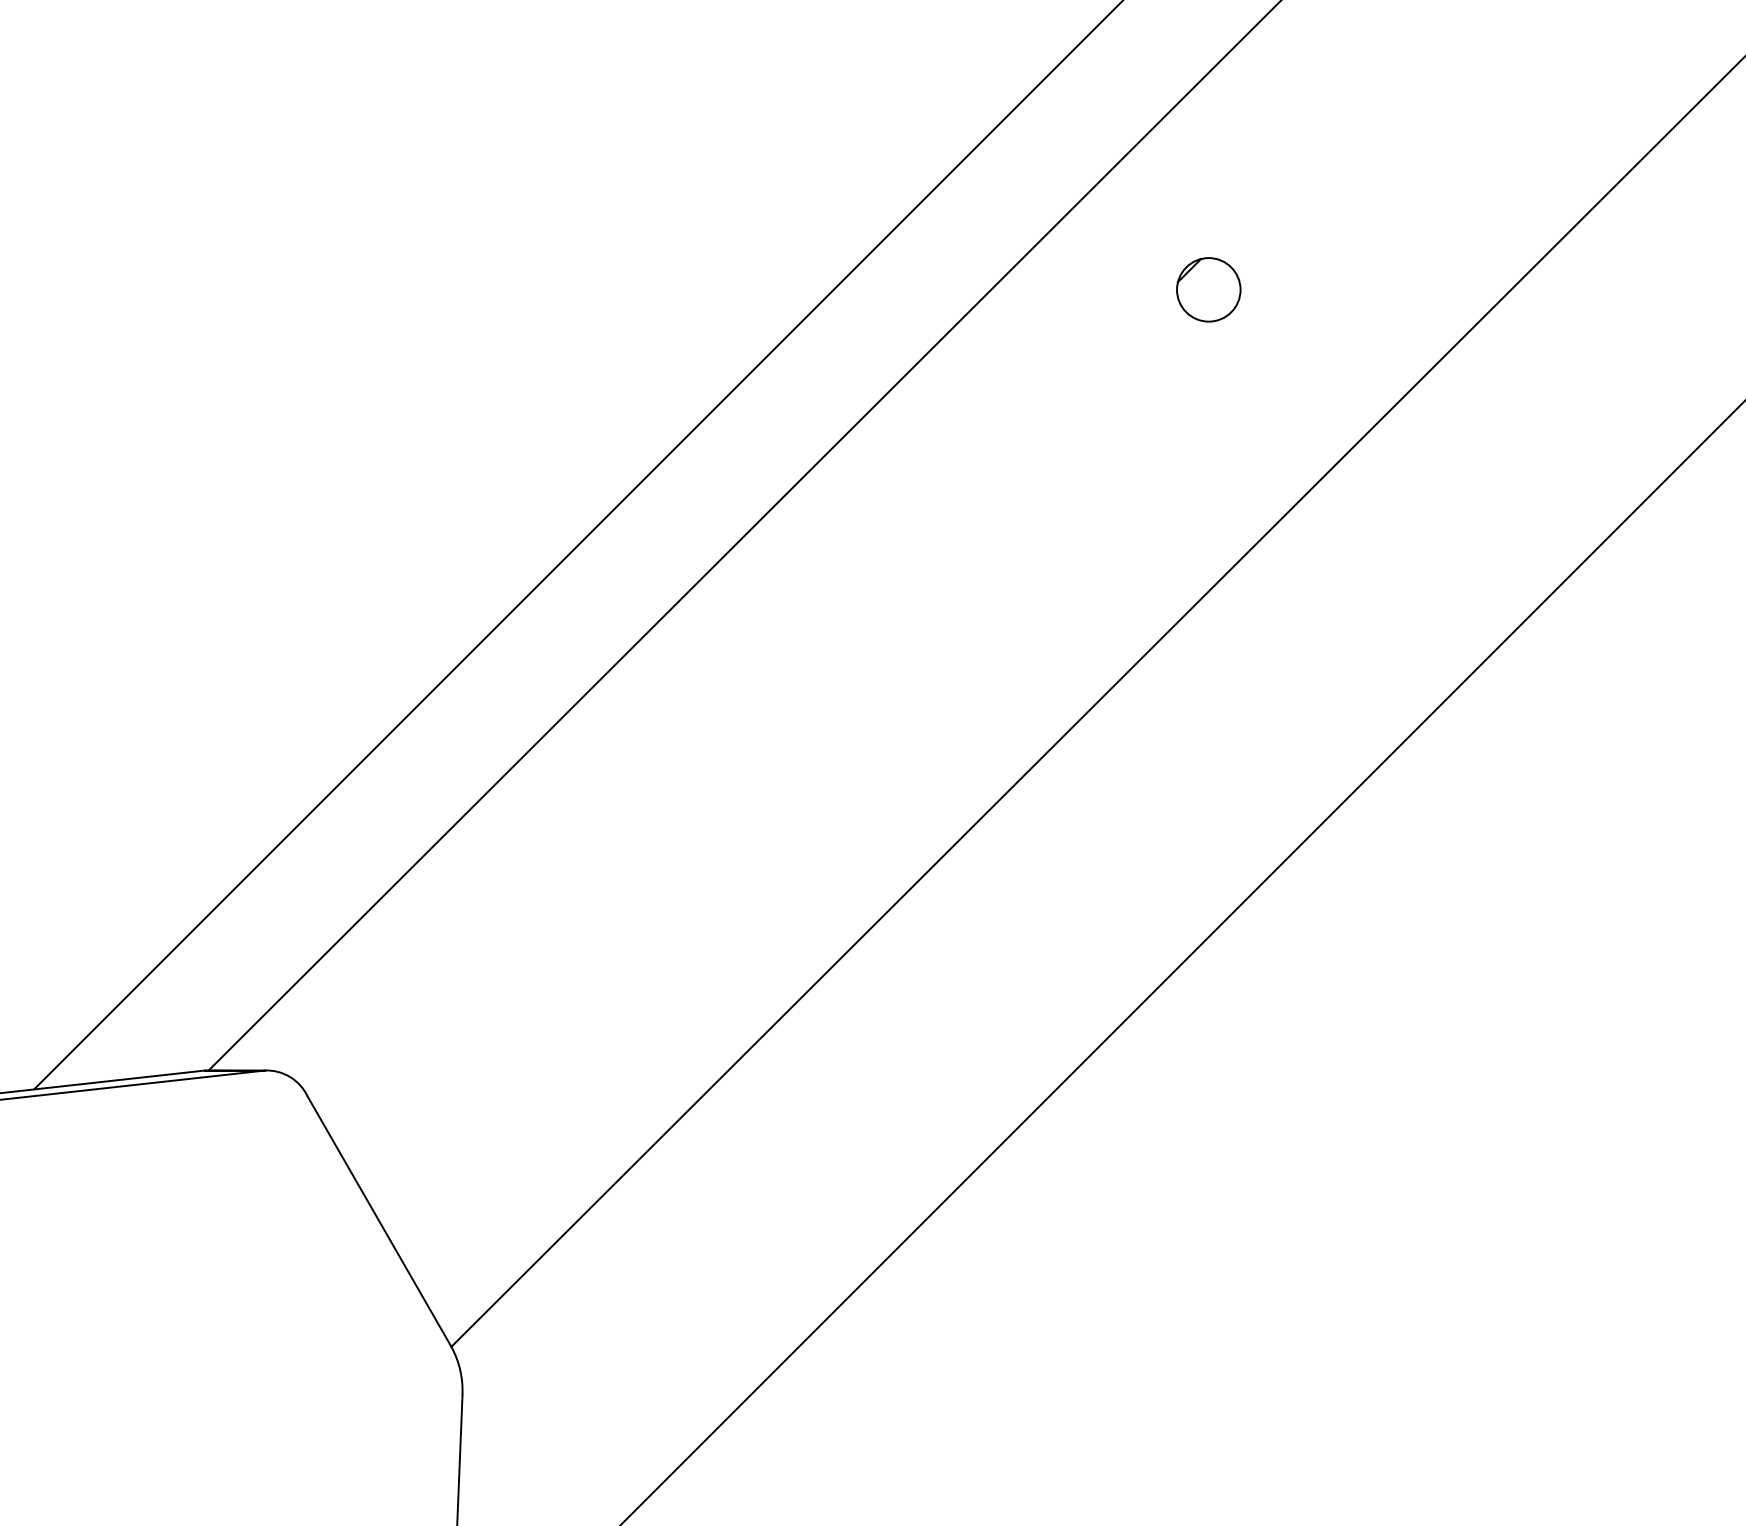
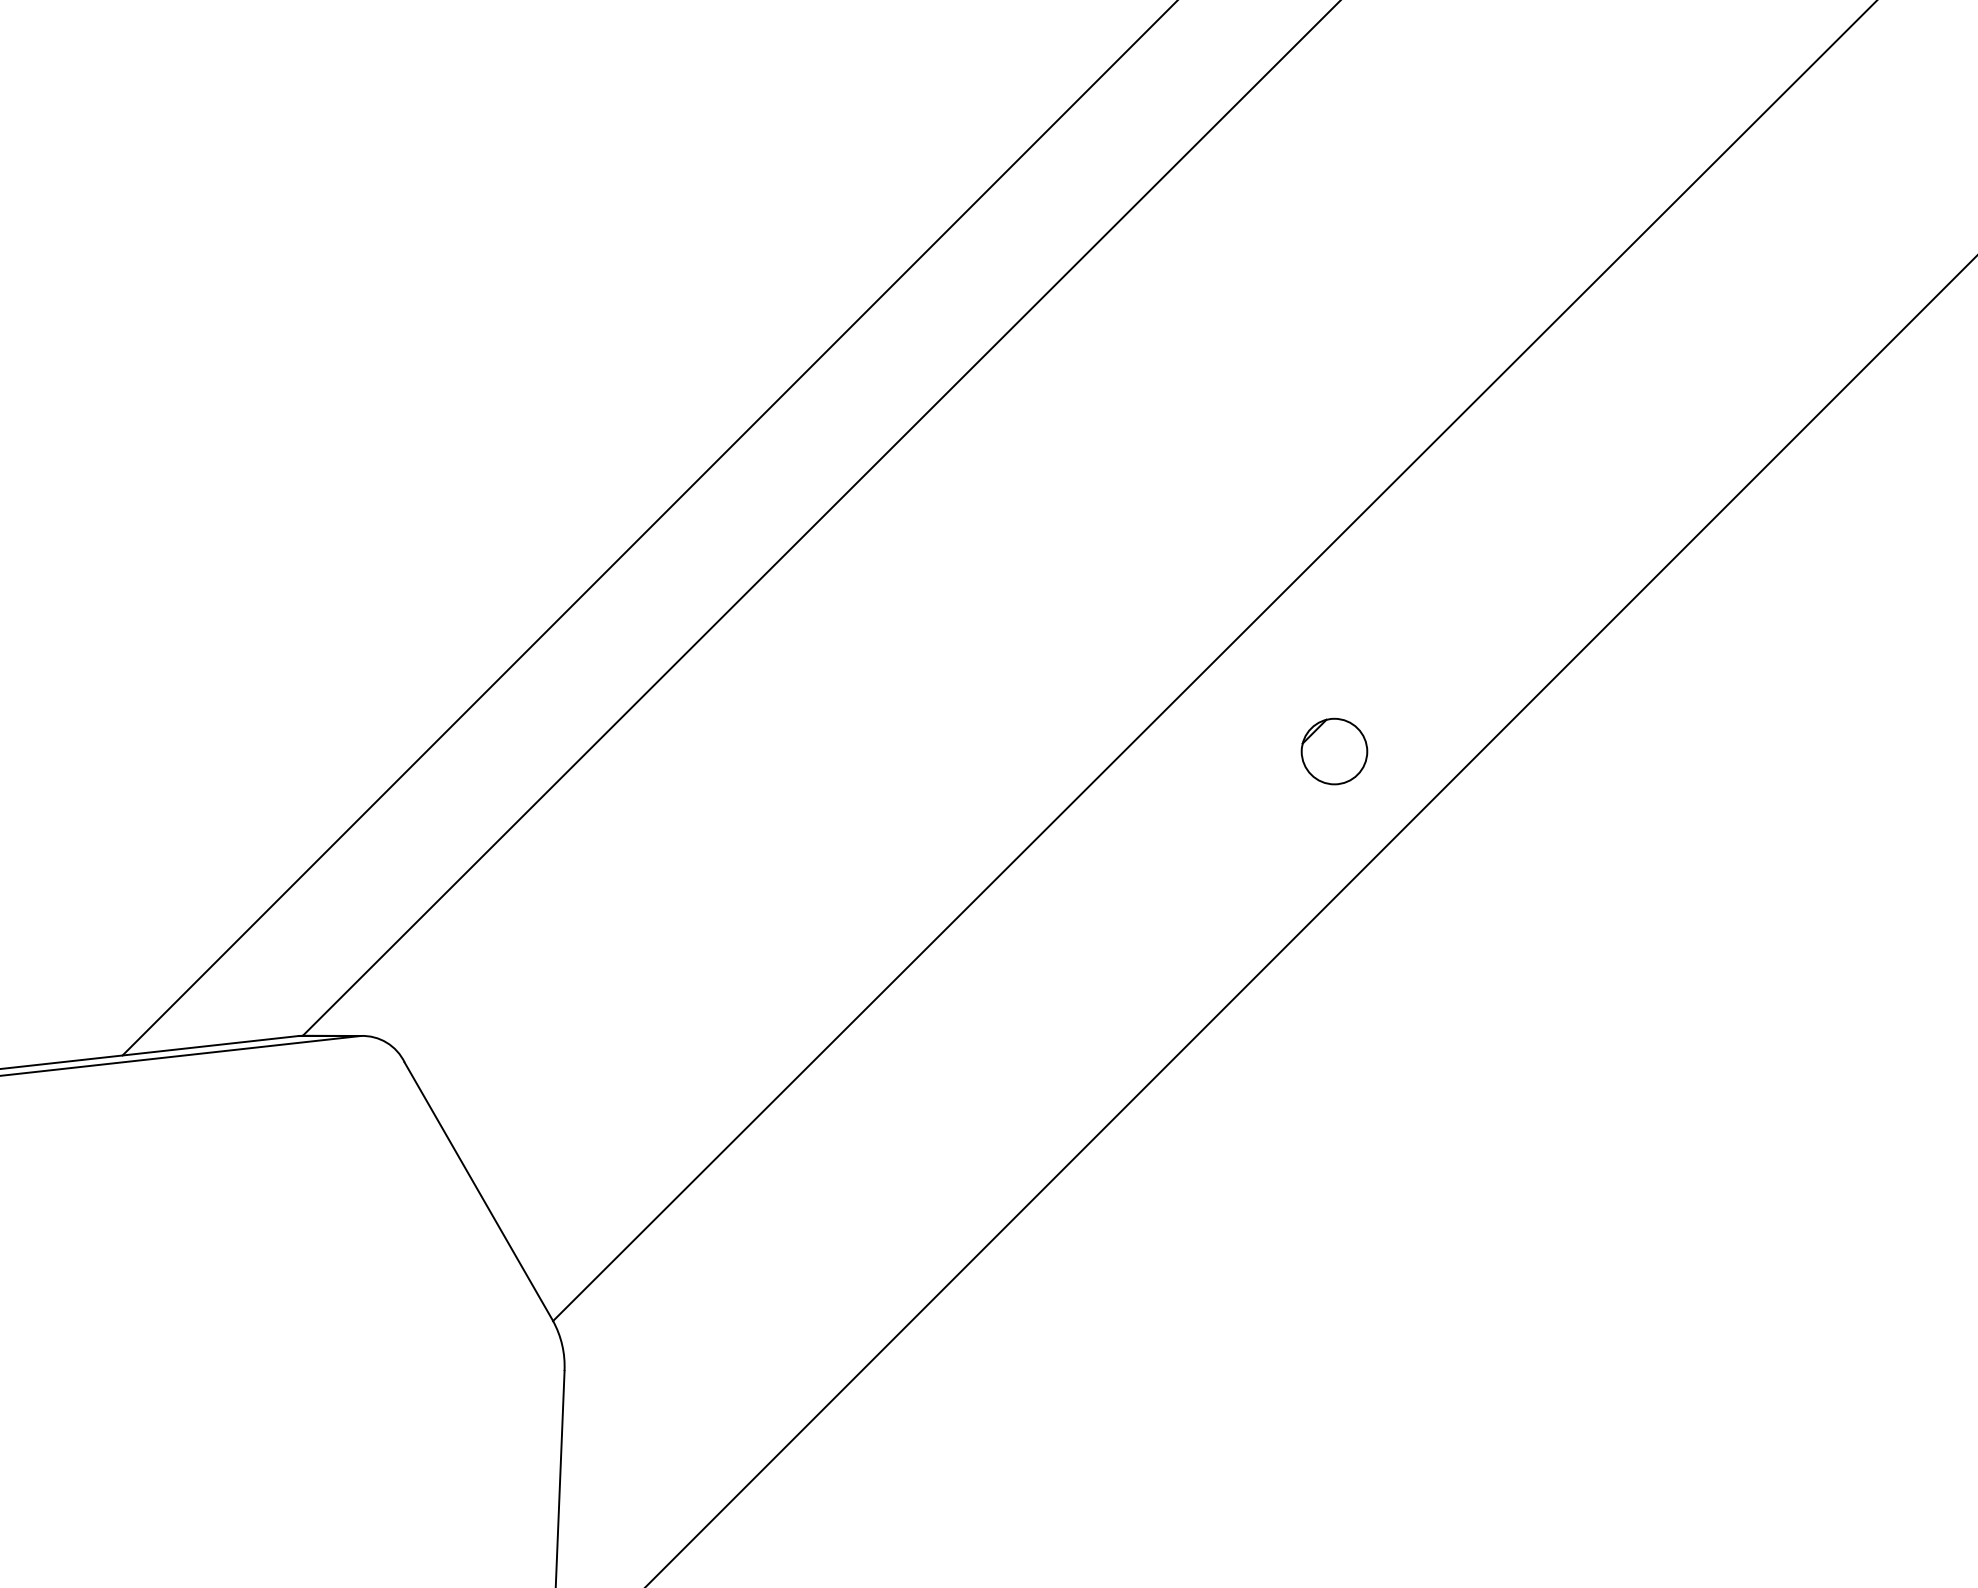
part: (1208, 289) -> (1334, 751), moved

